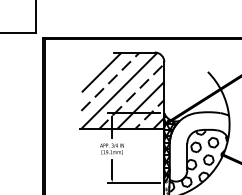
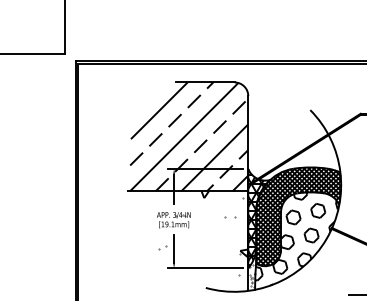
hatch: (199, 146) -> (298, 216), added
hatch: (132, 158) -> (203, 233), added

